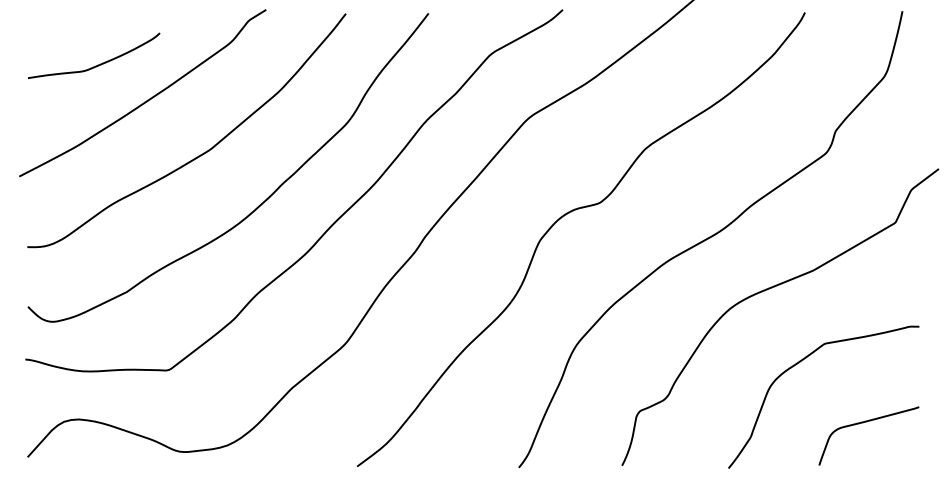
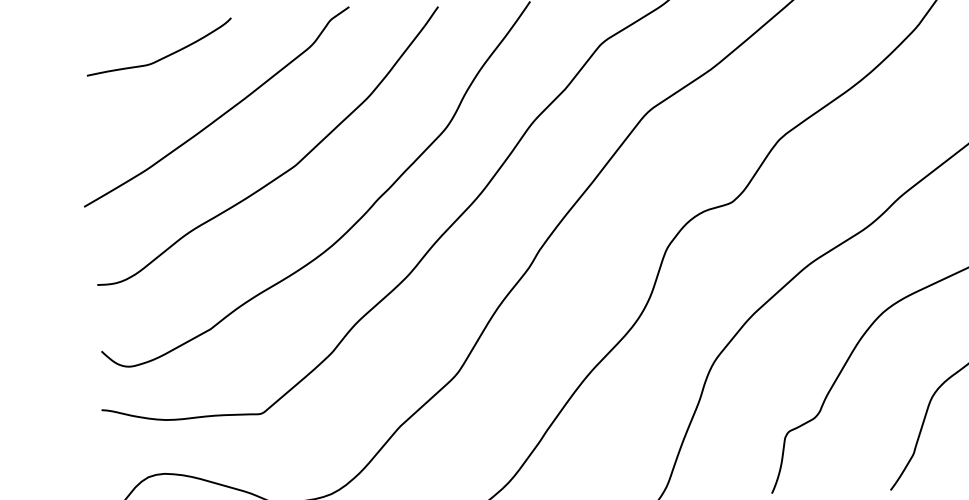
curve: (97, 64) -> (163, 56), moved

